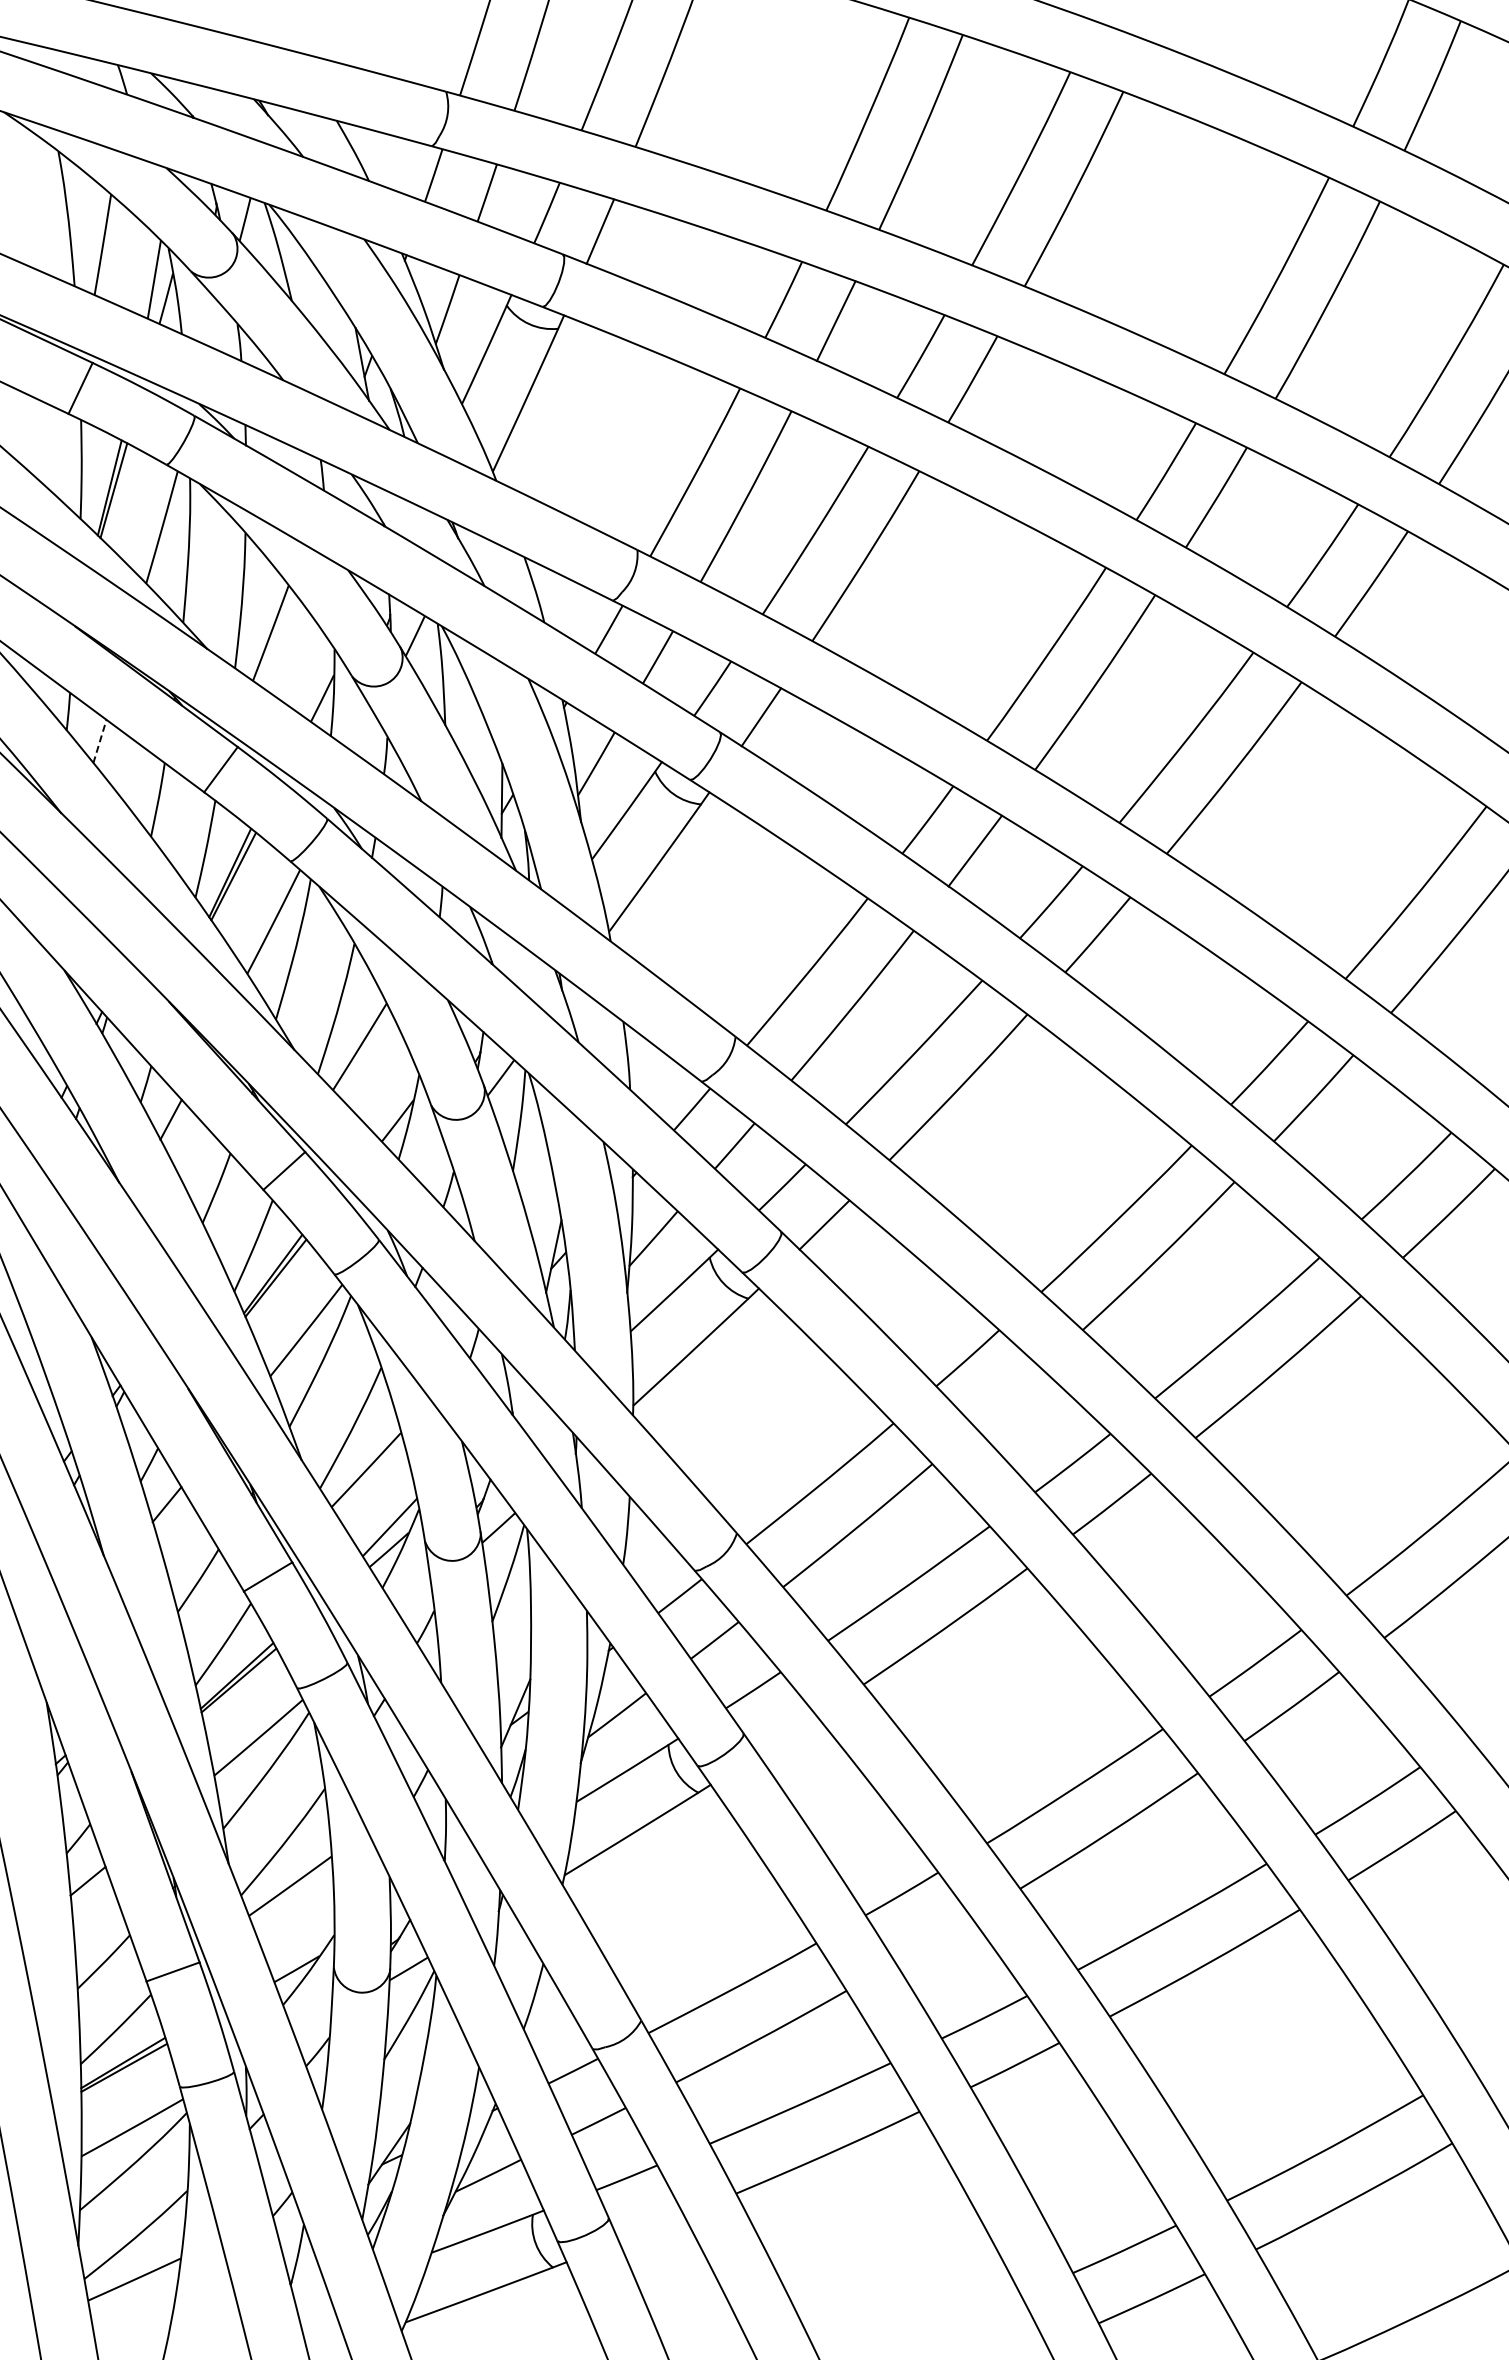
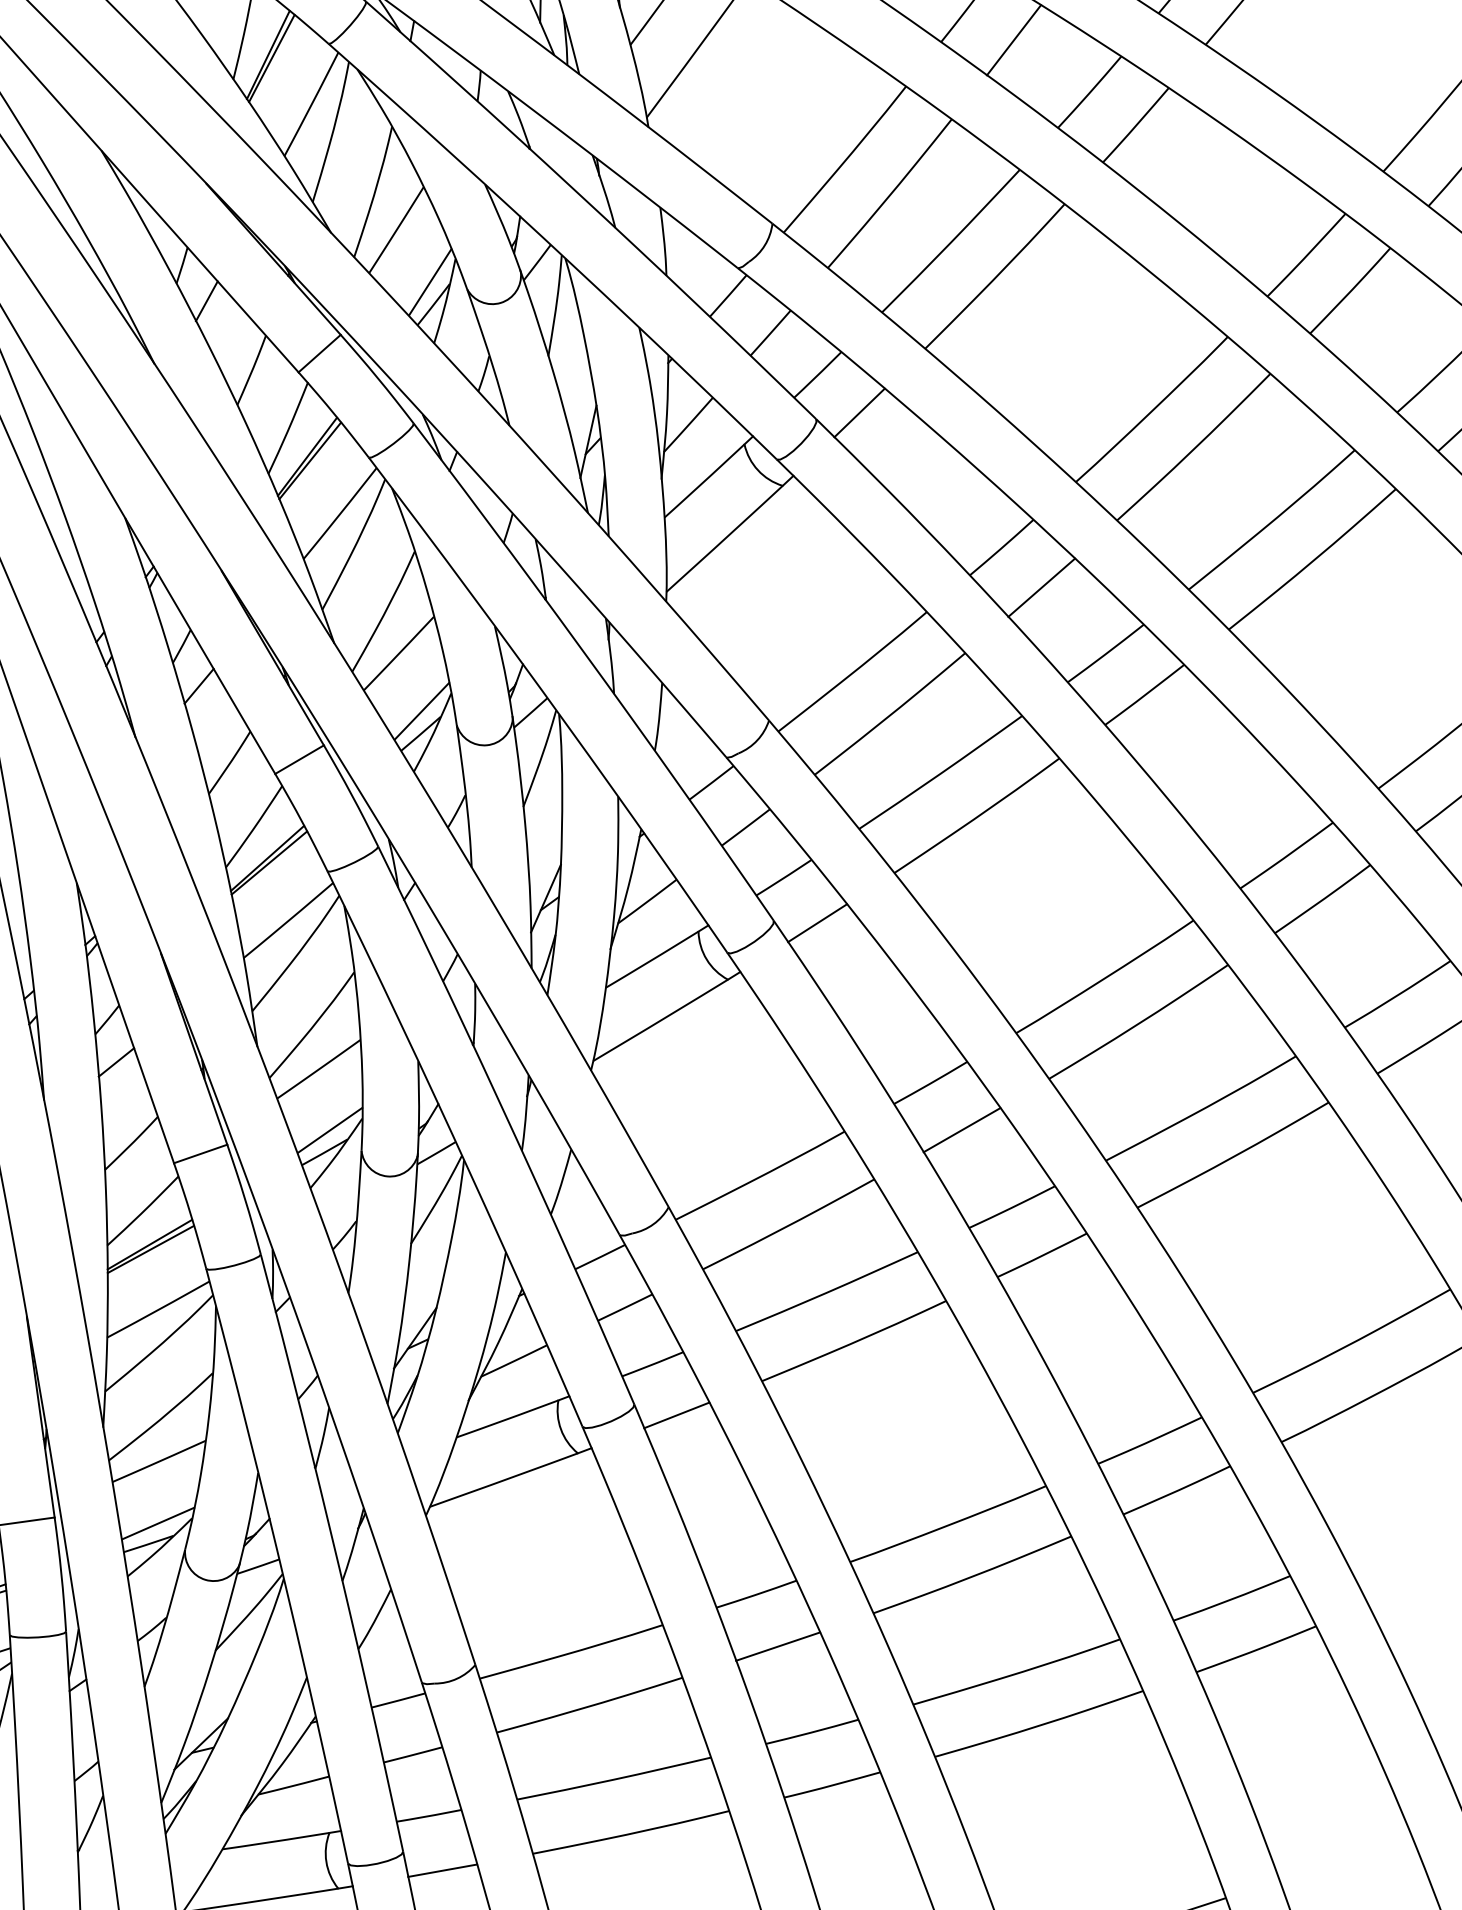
line: (314, 676) -> (430, 281), added
line: (99, 741) -> (206, 301), dashed -> solid
line: (393, 1098) -> (421, 711), added
line: (1008, 1397) -> (962, 1129), added
line: (787, 1735) -> (676, 1415), added
line: (933, 1940) -> (777, 1646), added
line: (302, 1946) -> (158, 1522), added
line: (651, 2228) -> (442, 1870), added

